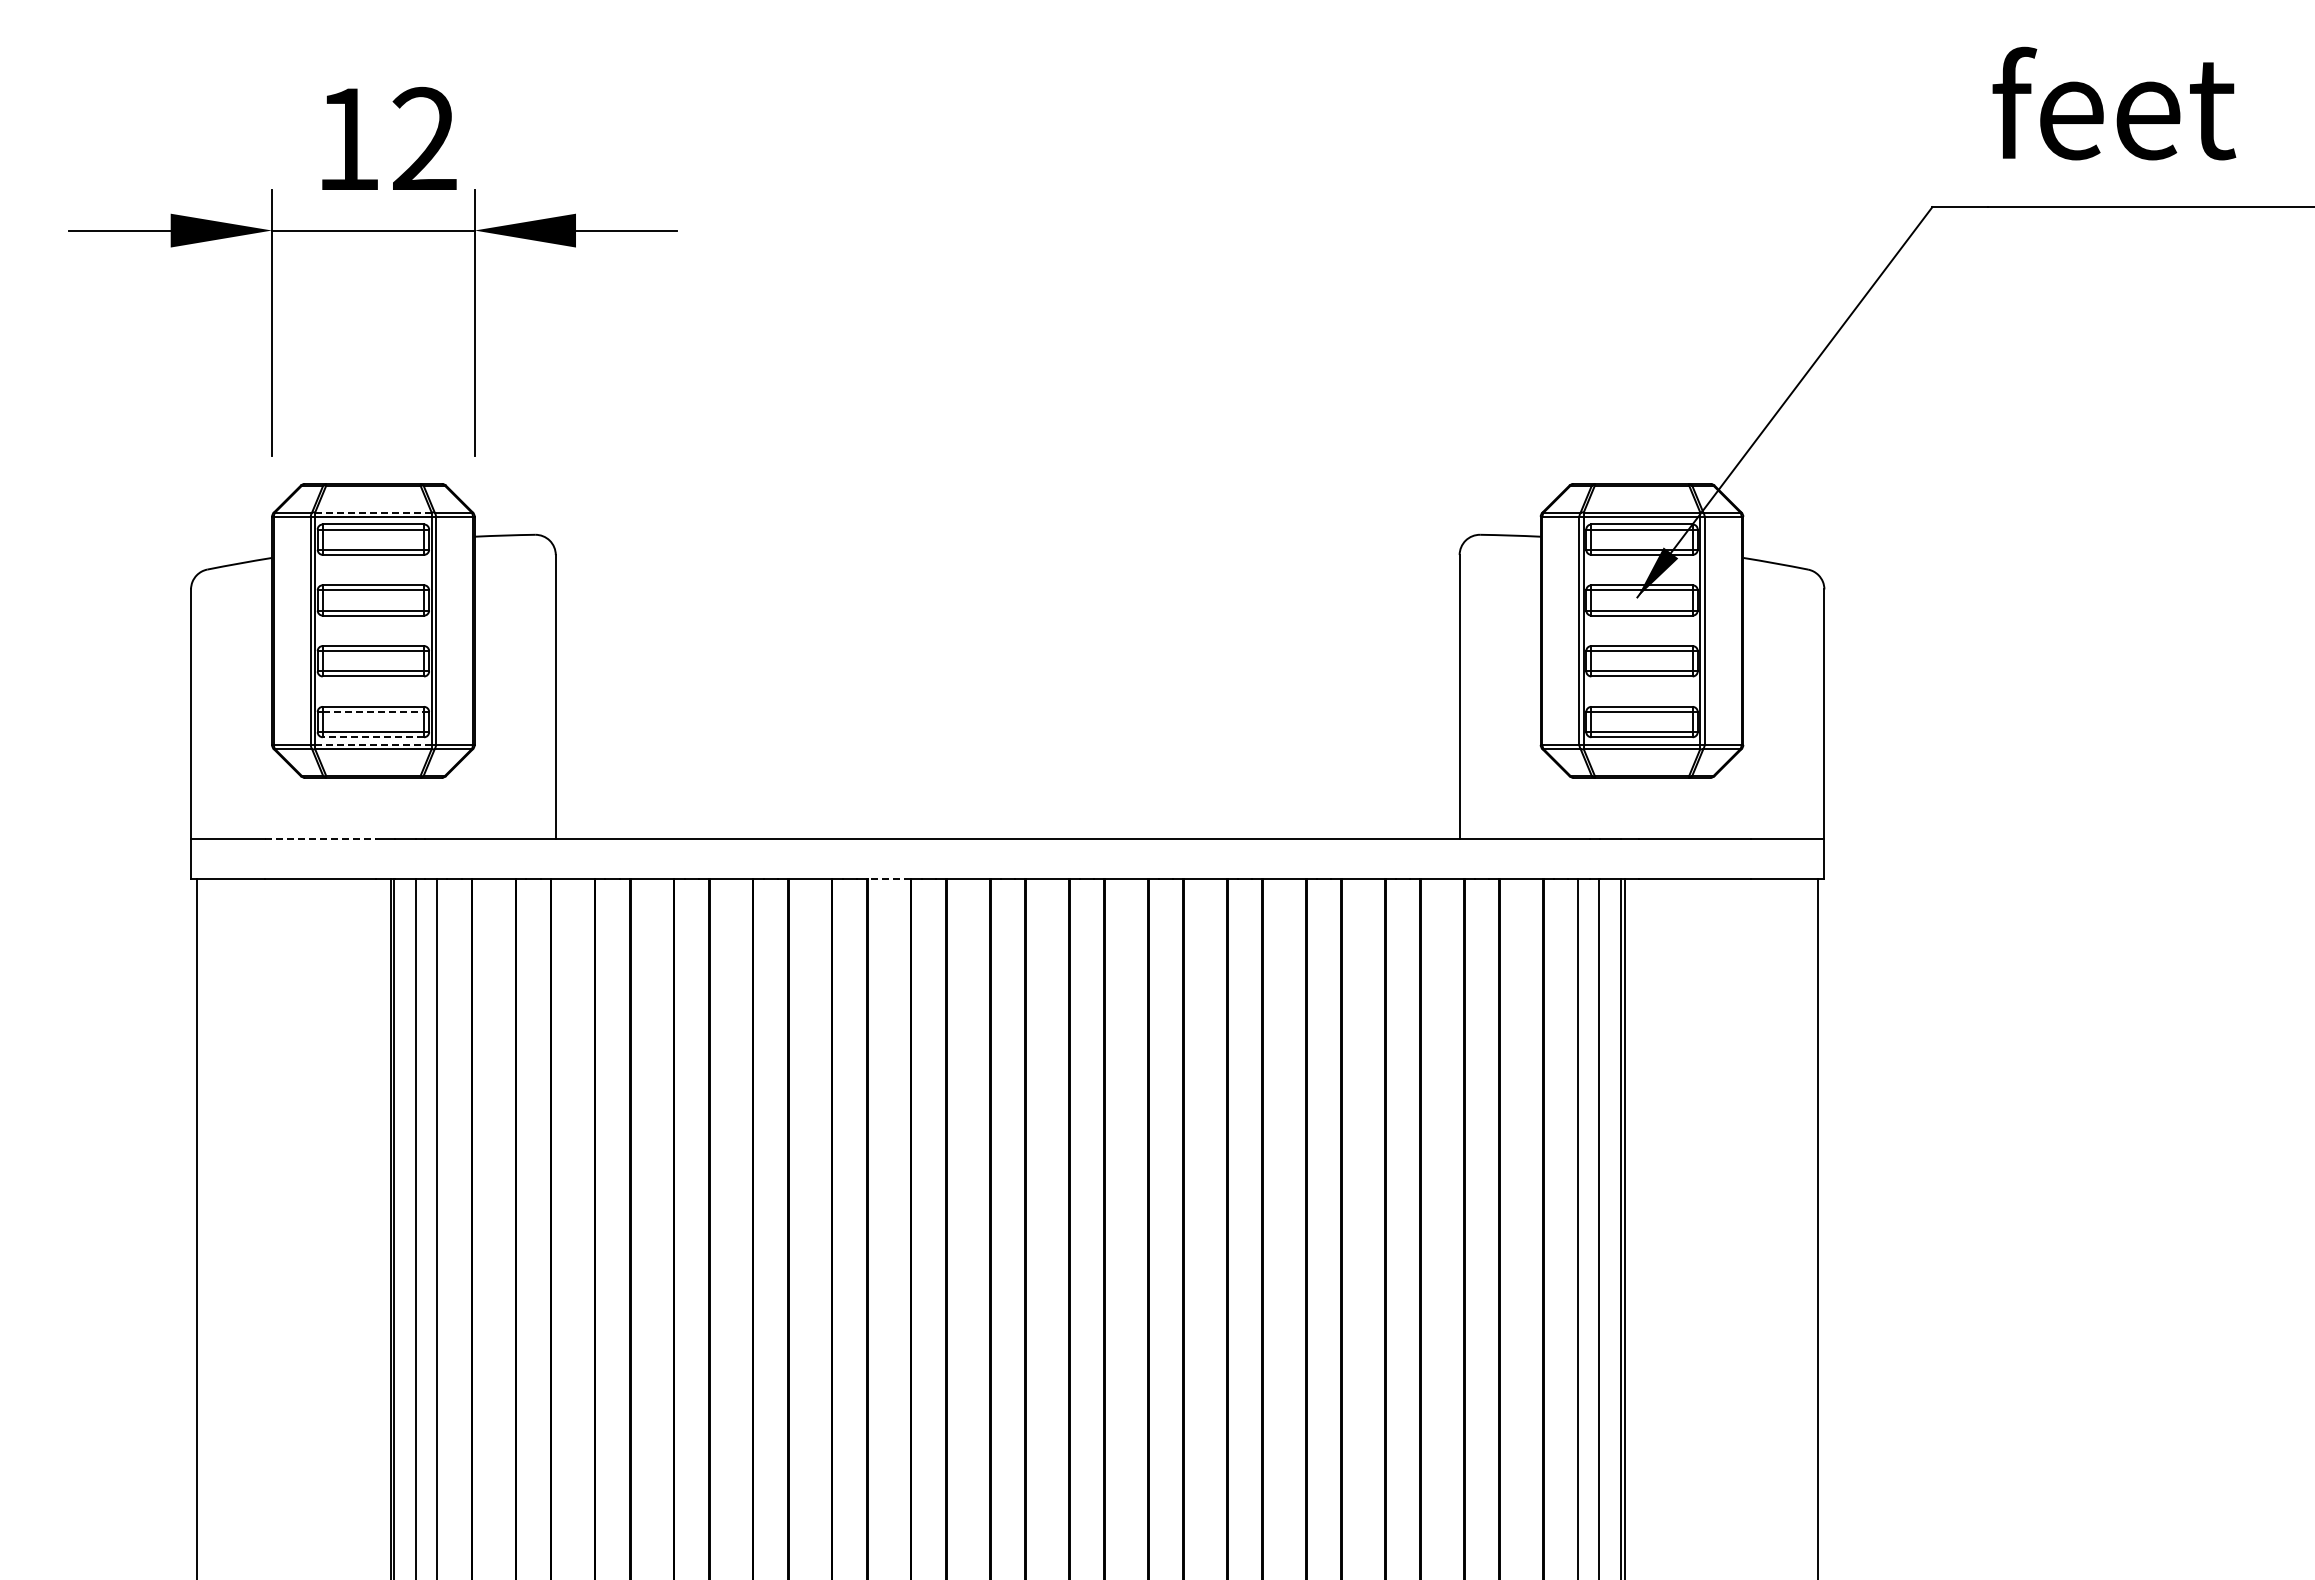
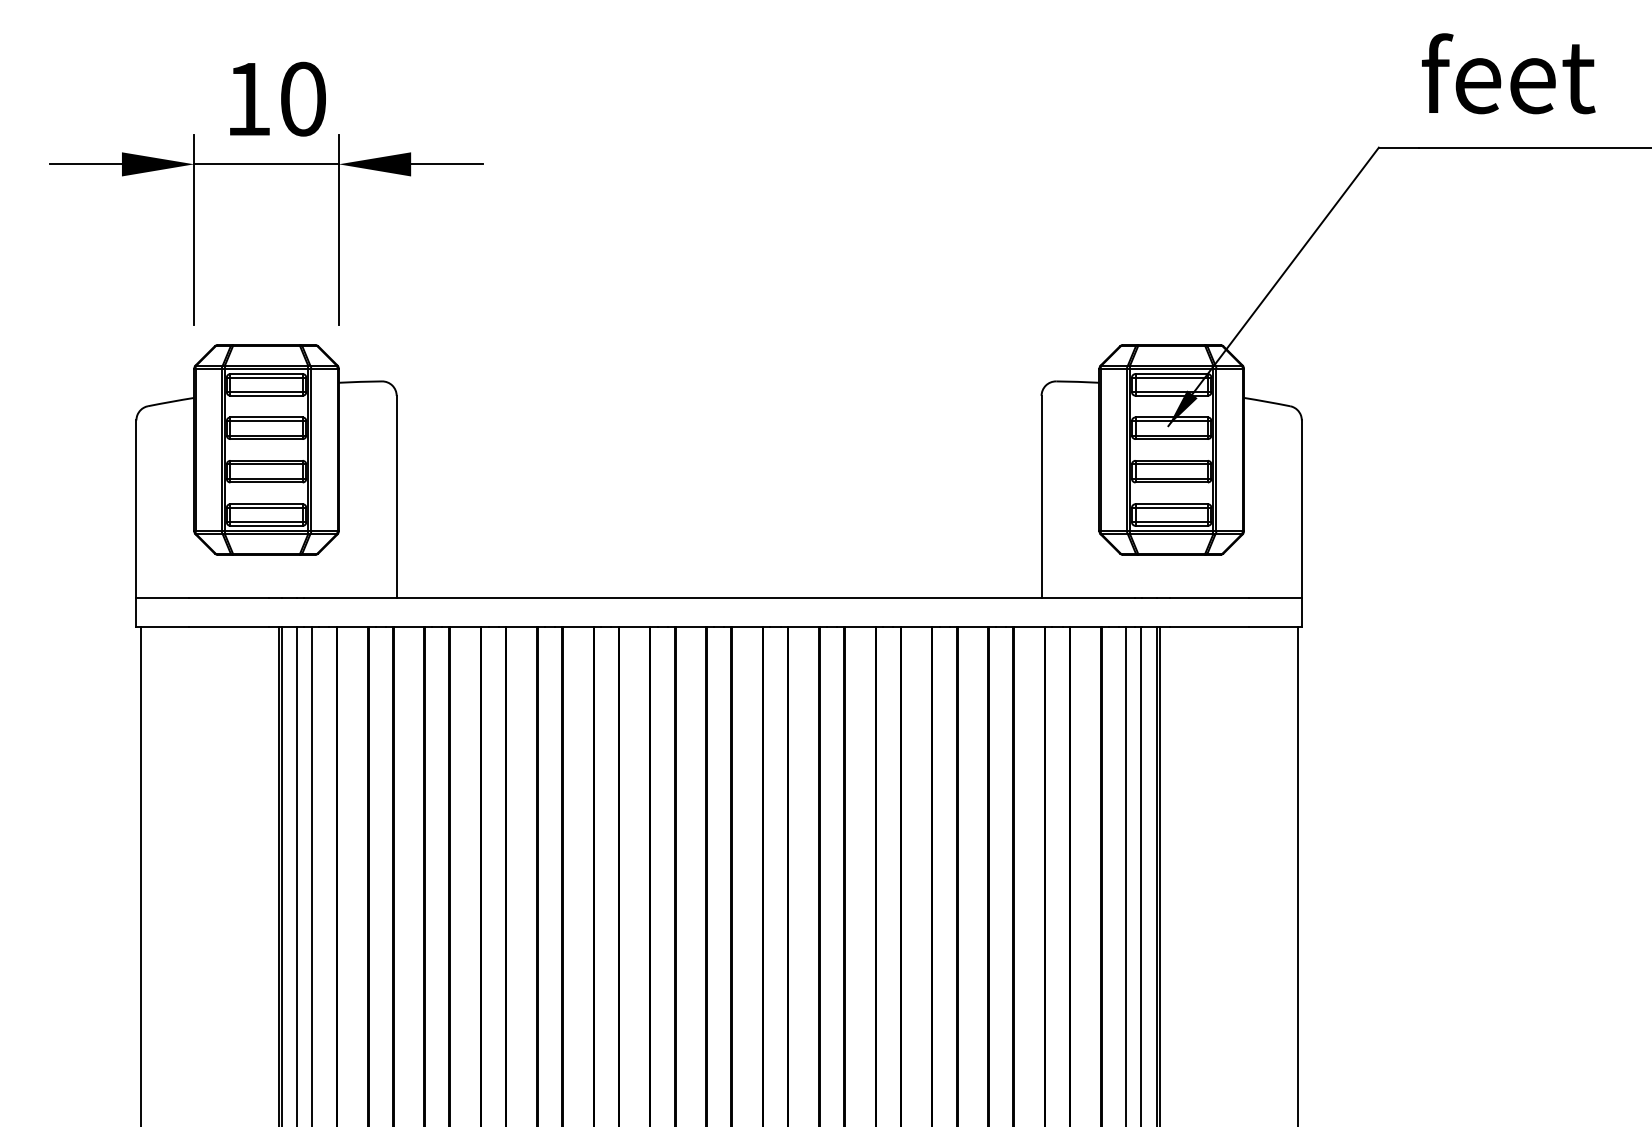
text: (424, 138) -> (303, 98), 12 -> 10
line: (372, 512) -> (265, 365), dashed -> solid
line: (373, 711) -> (266, 507), dashed -> solid
line: (373, 737) -> (266, 526), dashed -> solid
line: (372, 744) -> (265, 531), dashed -> solid
line: (320, 838) -> (228, 598), dashed -> solid
line: (889, 879) -> (634, 627), dashed -> solid

